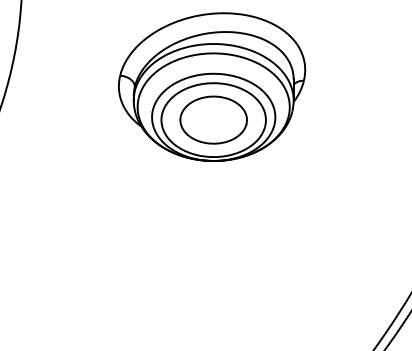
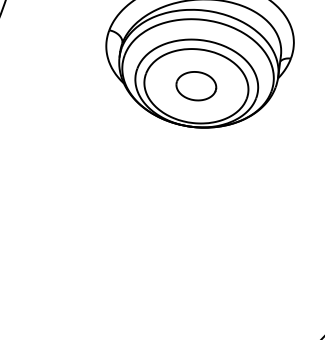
part: (213, 119) -> (196, 85), size x0.6

